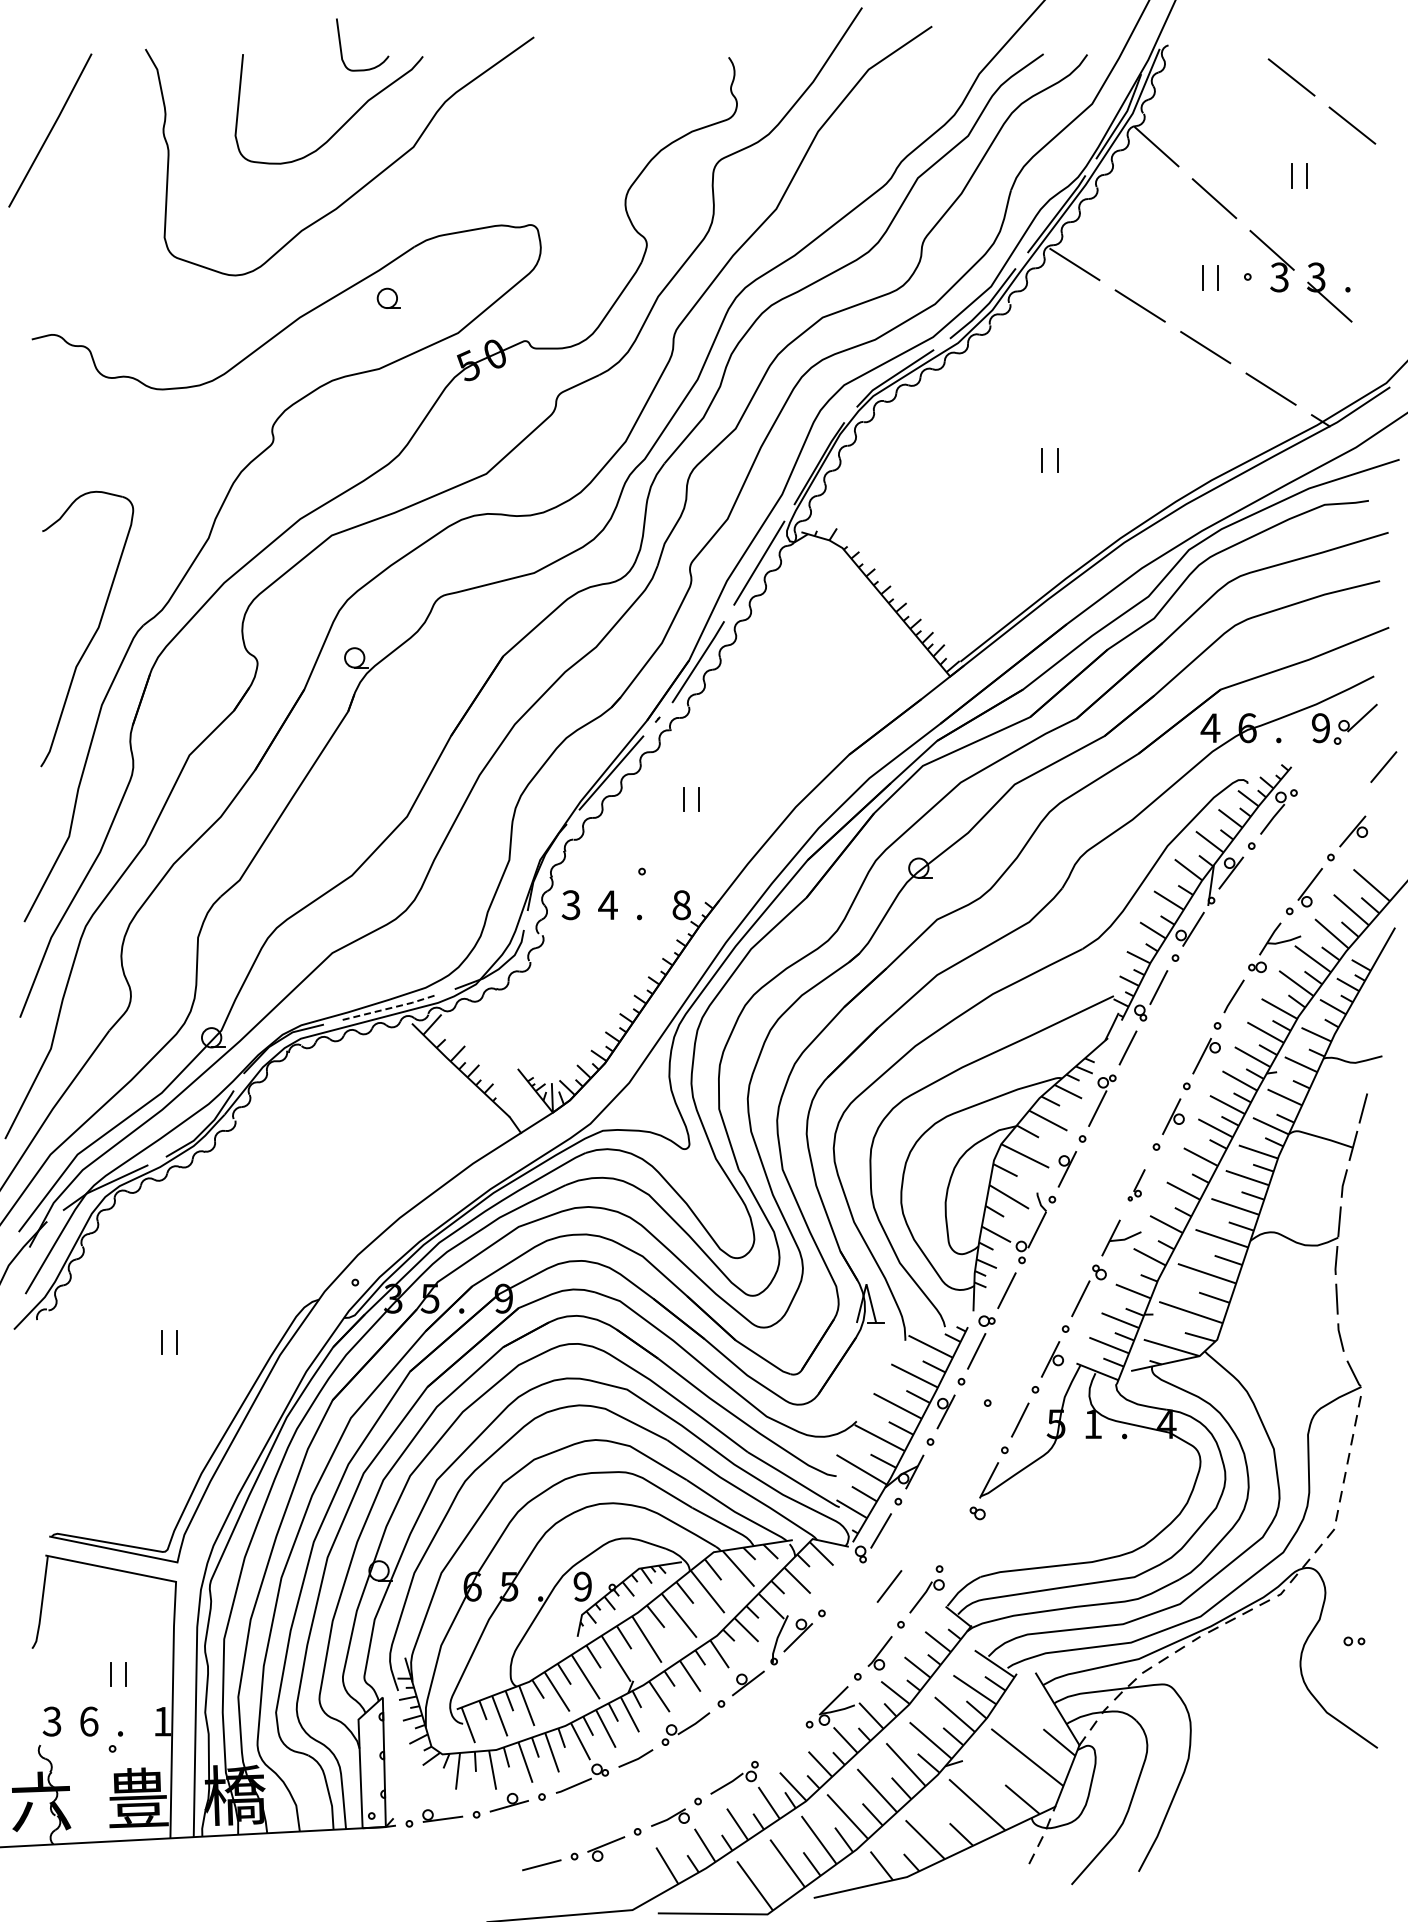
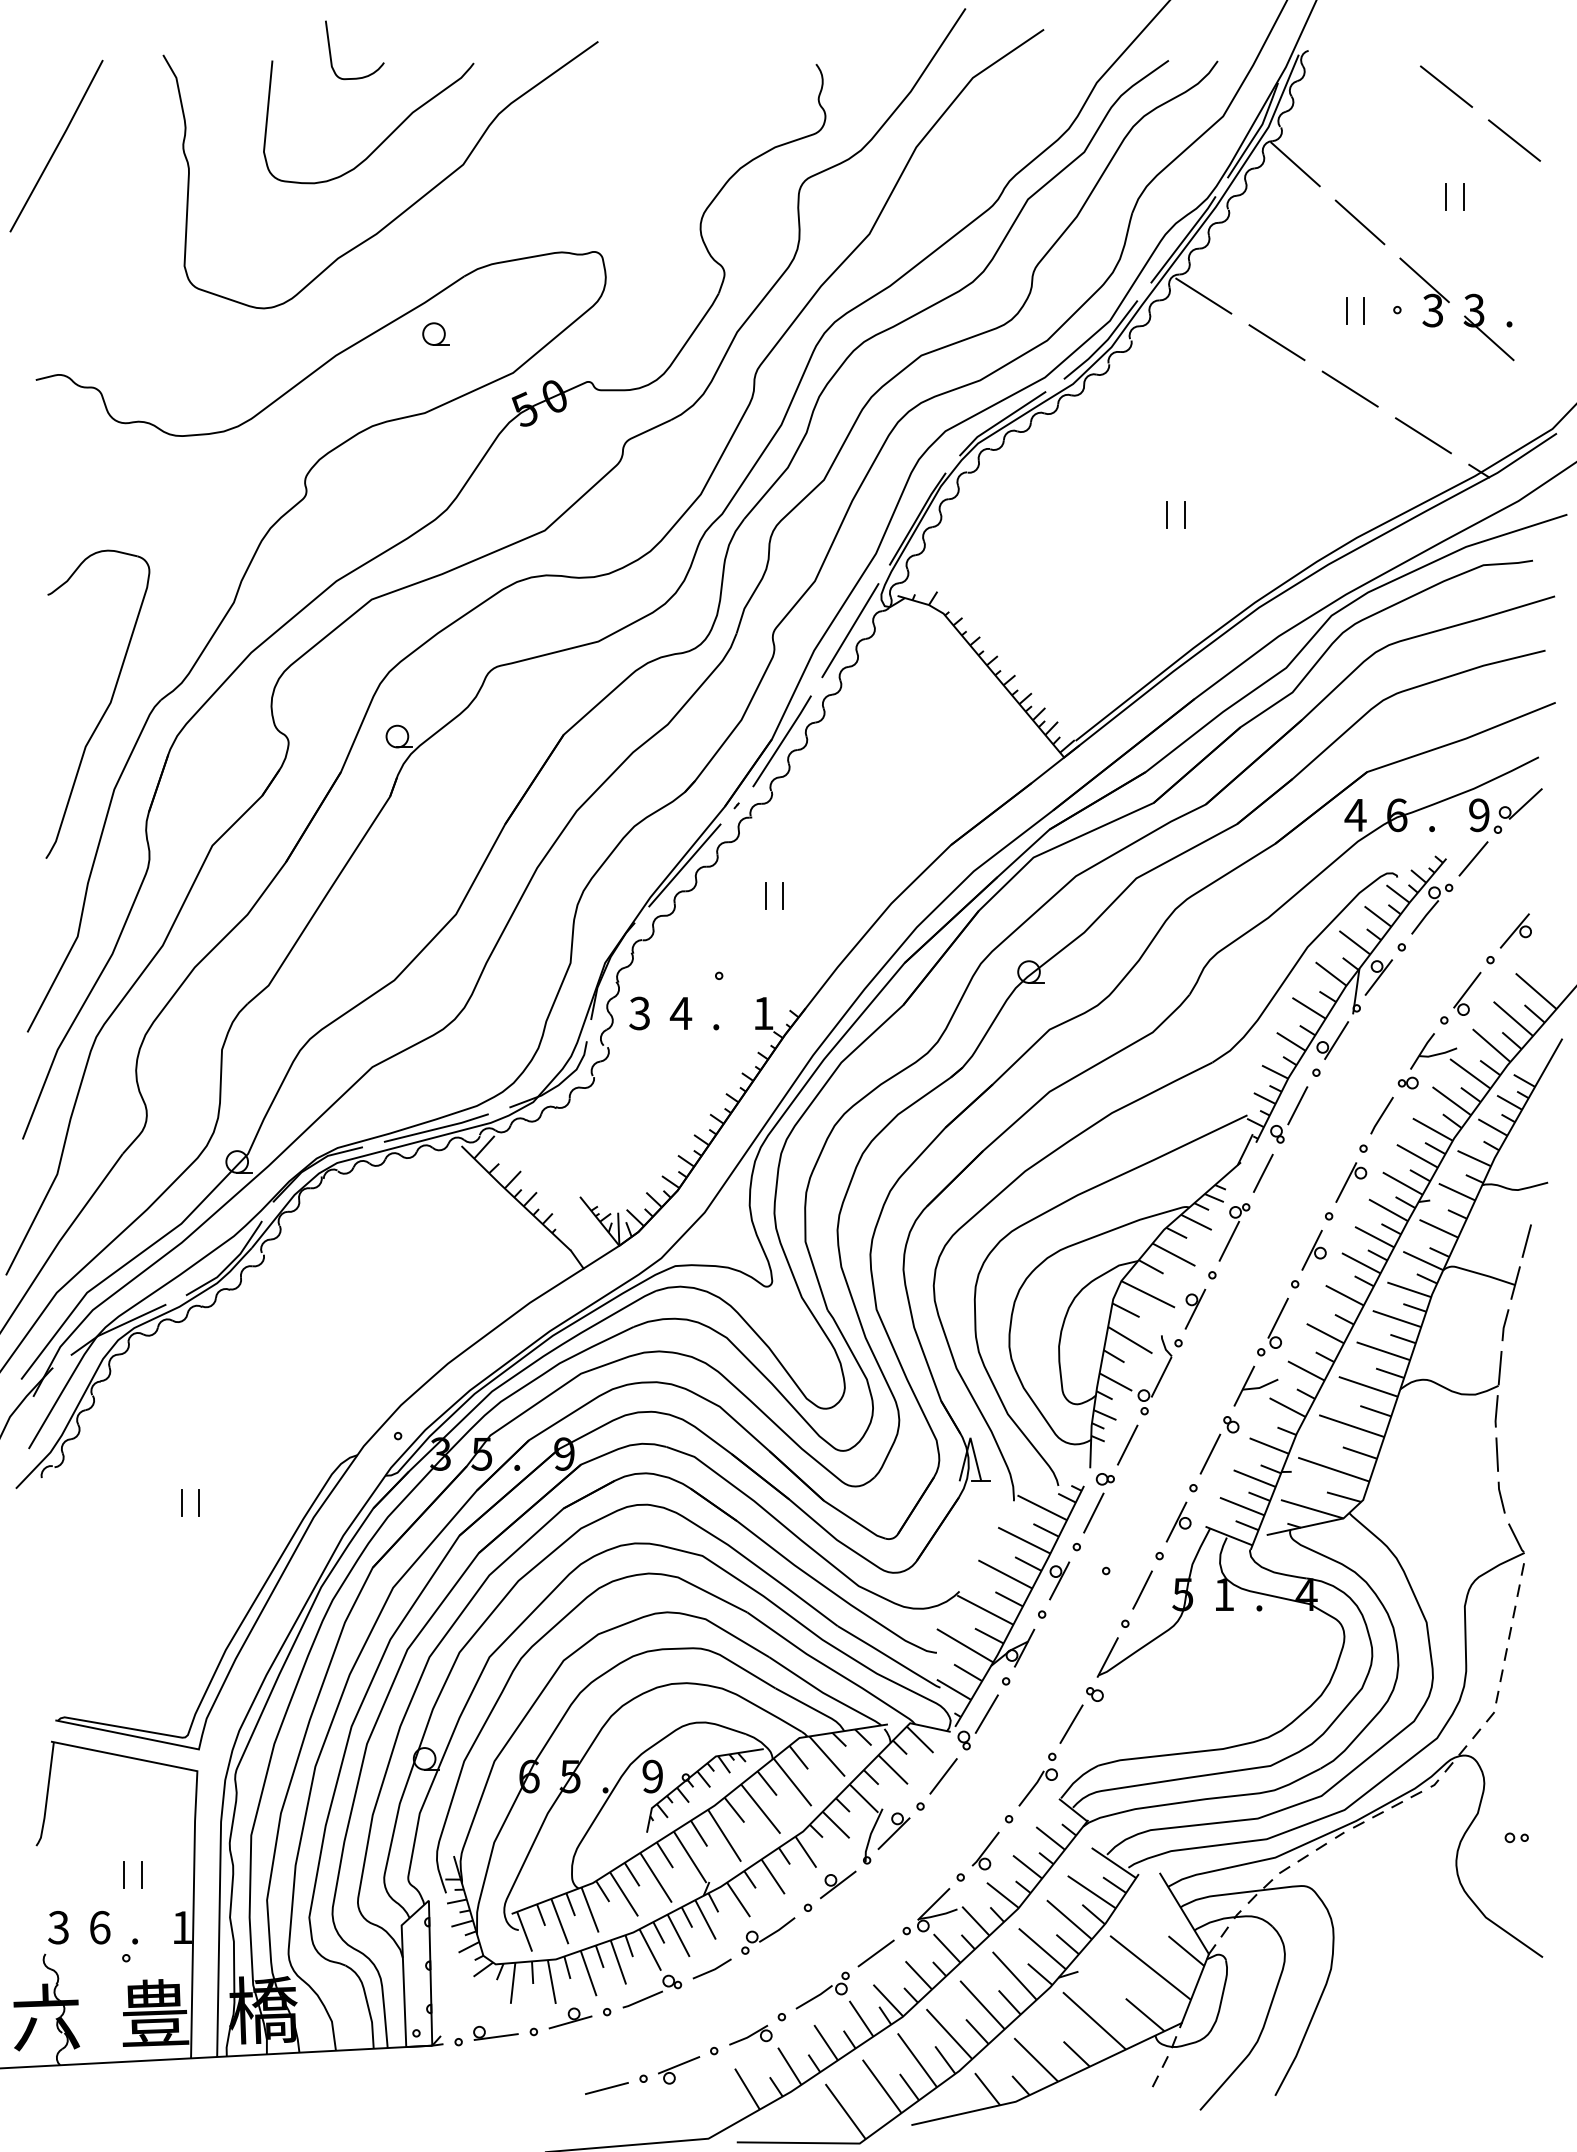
curve: (341, 44) -> (331, 49), moved
line: (1383, 766) -> (1473, 858), moved
text: (681, 905) -> (763, 1013), 8 -> 1
line: (390, 1008) -> (437, 1129), dashed -> solid
part: (1136, 1185) -> (1272, 1327), size x1.67
line: (956, 1539) -> (1071, 1723), added
line: (889, 1586) -> (943, 1776), moved
line: (781, 1744) -> (875, 1953), added

